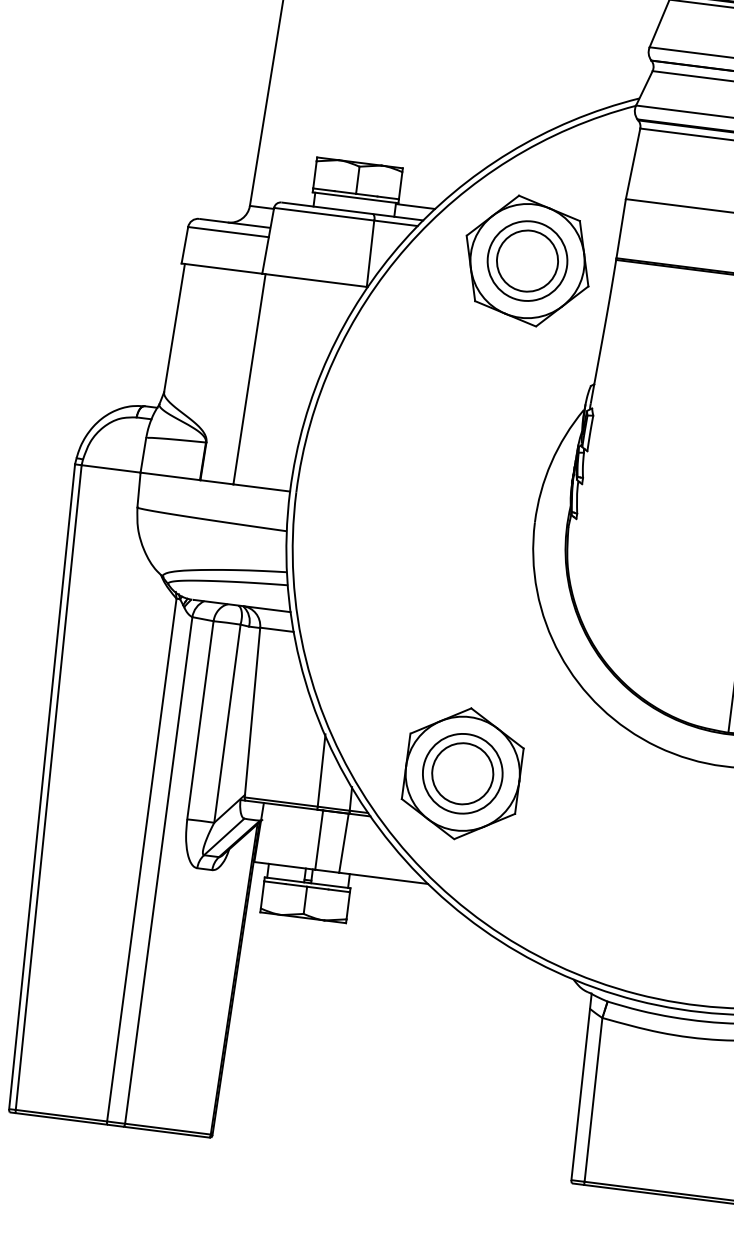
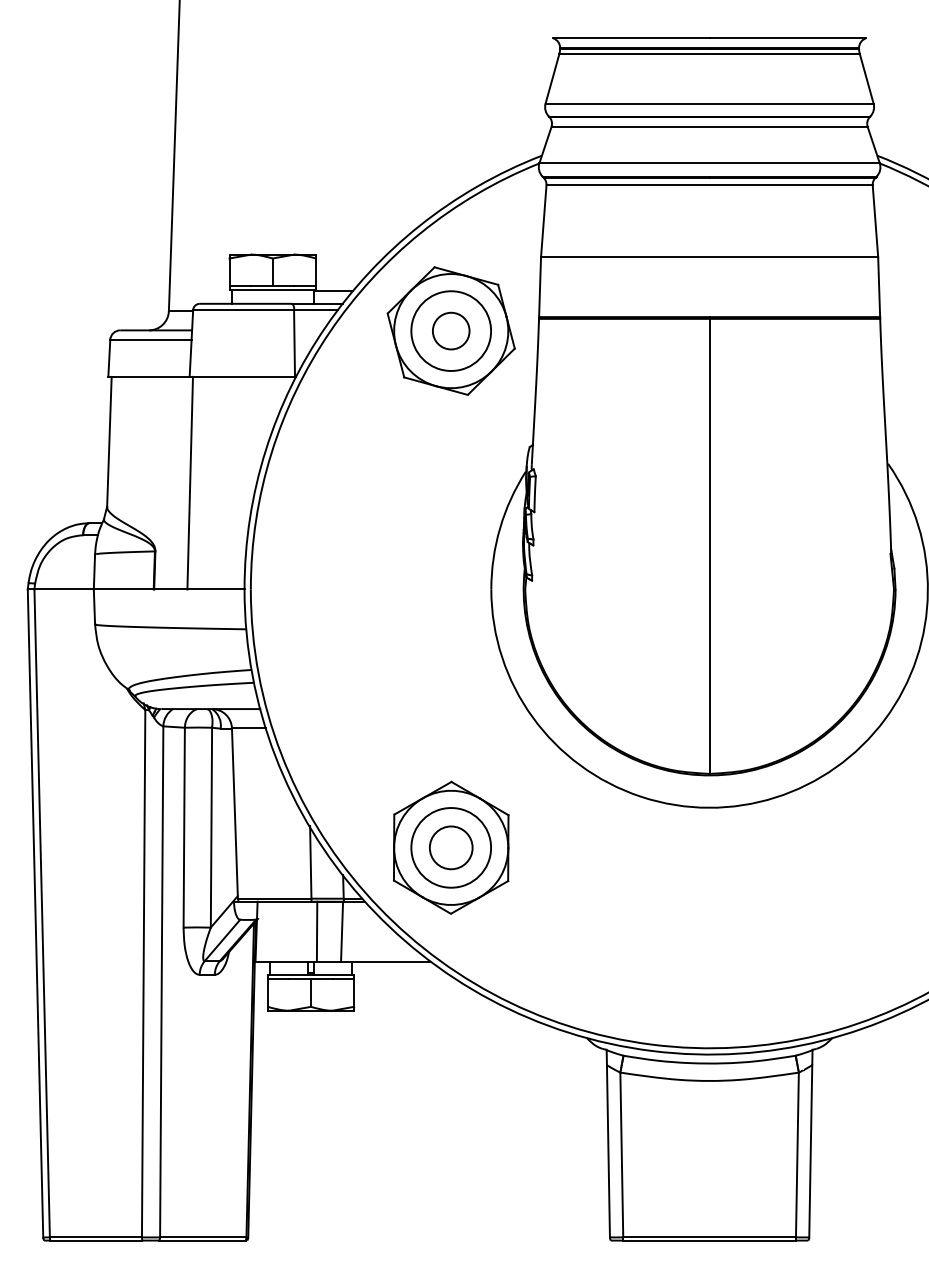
circle: (526, 260) -> (450, 330), size x0.6
circle: (462, 773) -> (450, 847), size x0.7

